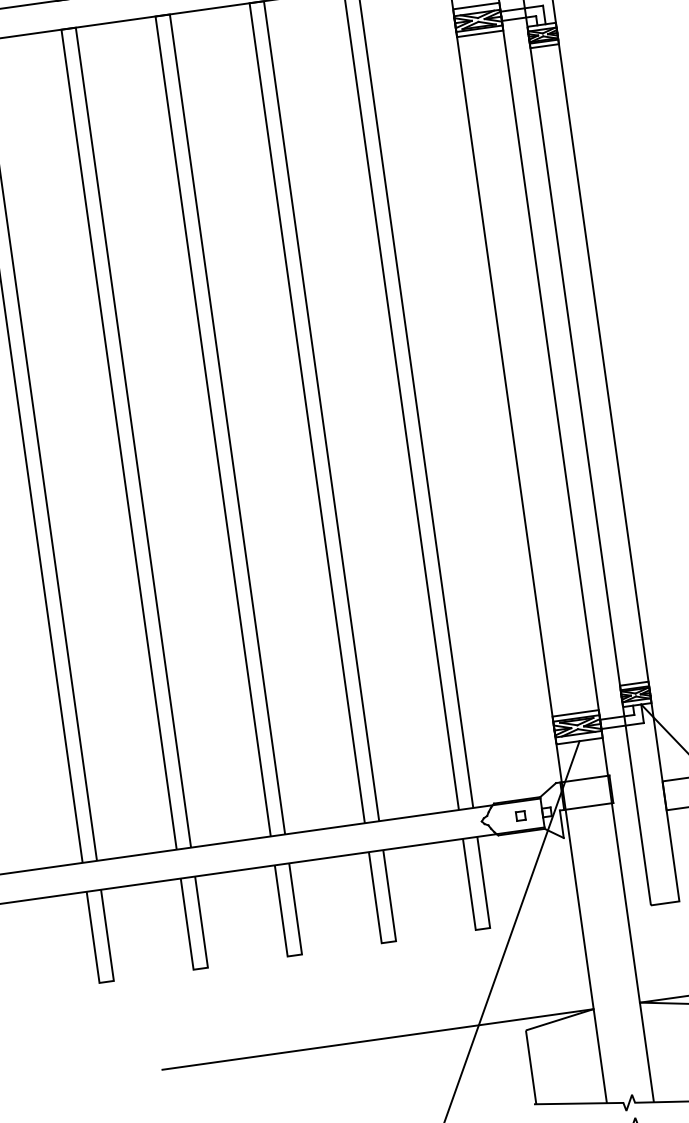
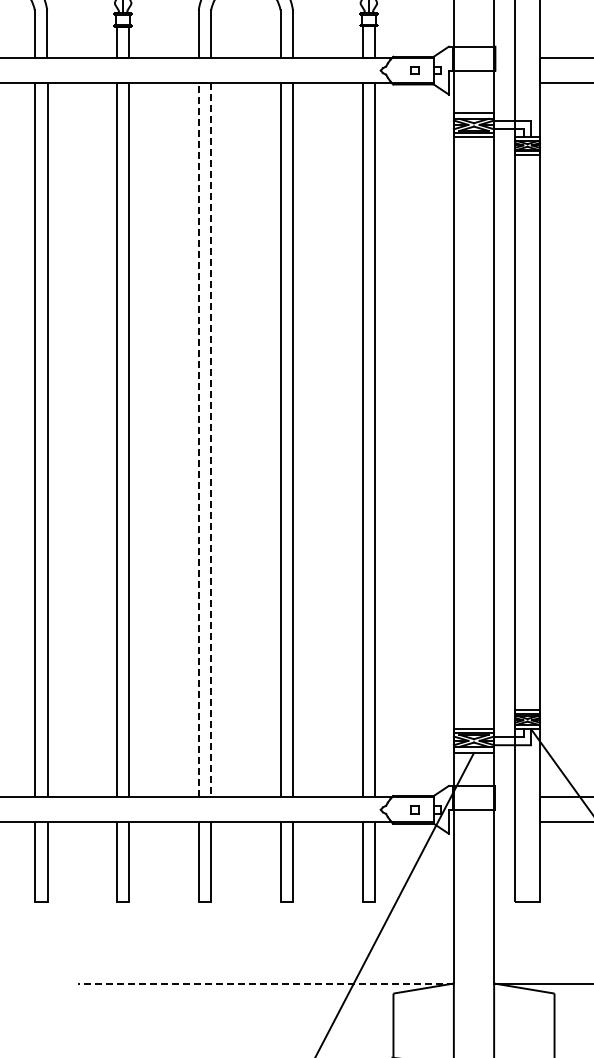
line: (163, 15) -> (205, 83), solid -> dashed
line: (378, 1039) -> (266, 983), solid -> dashed

